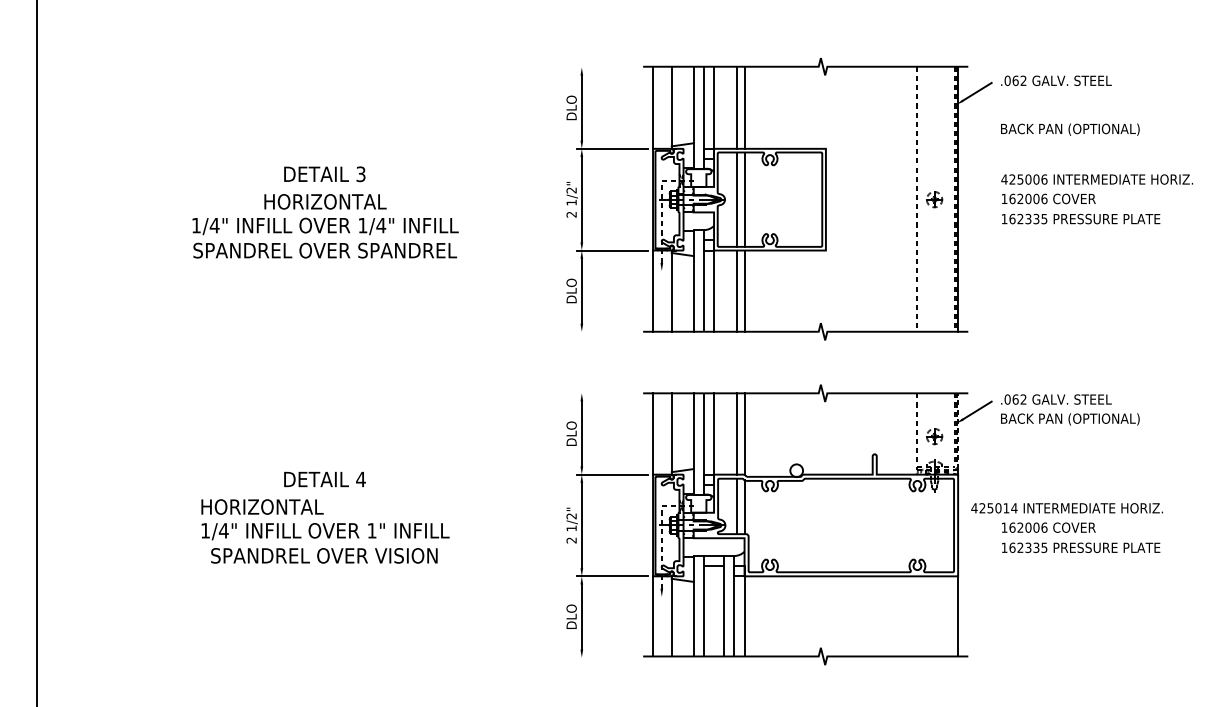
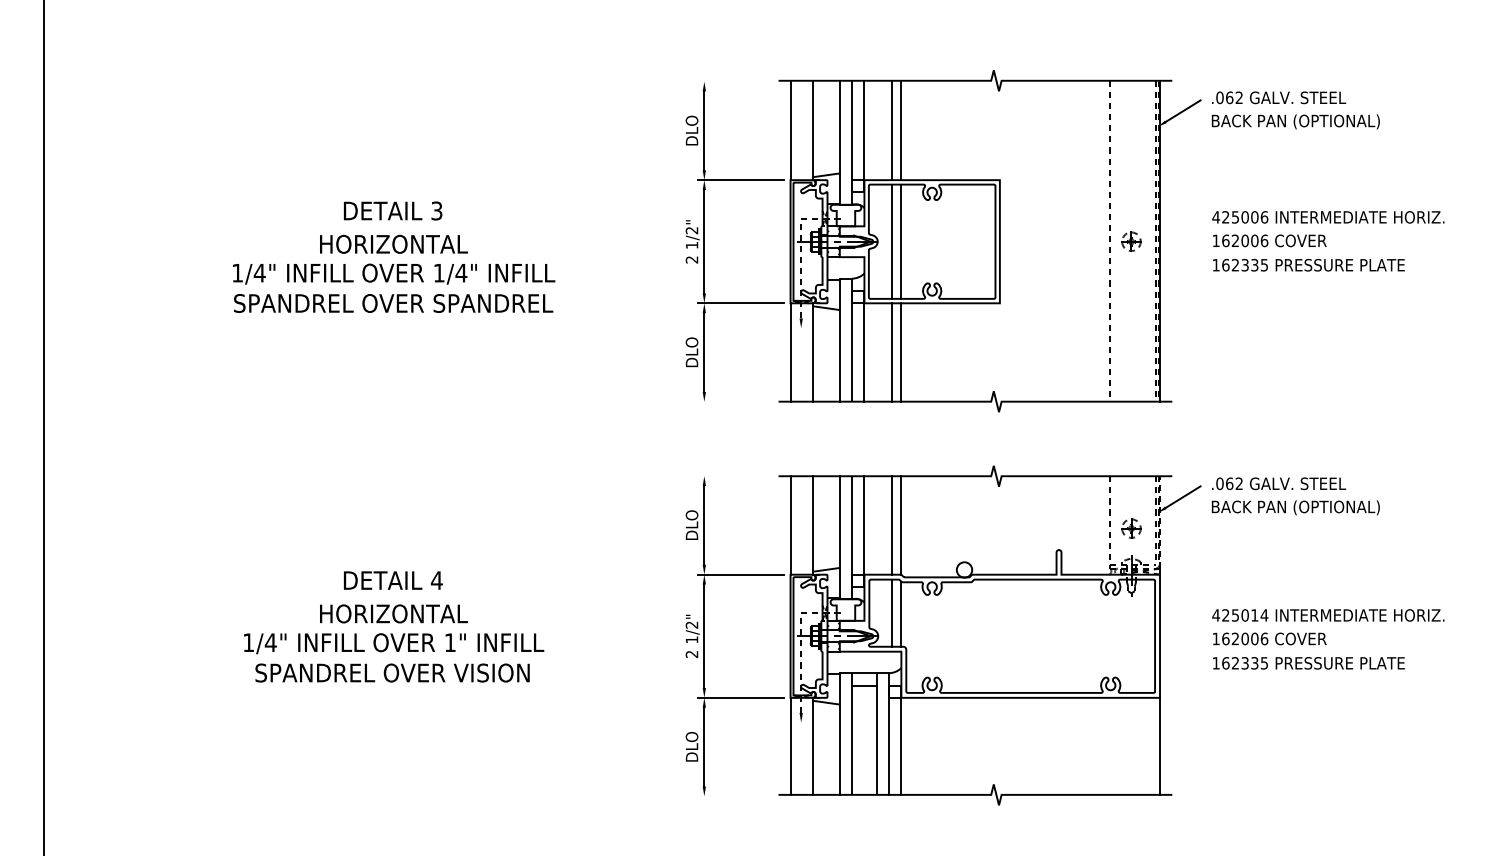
text: (1070, 129) -> (1296, 121), moved
text: (262, 506) -> (393, 613), moved
text: (1066, 508) -> (1327, 615), moved

